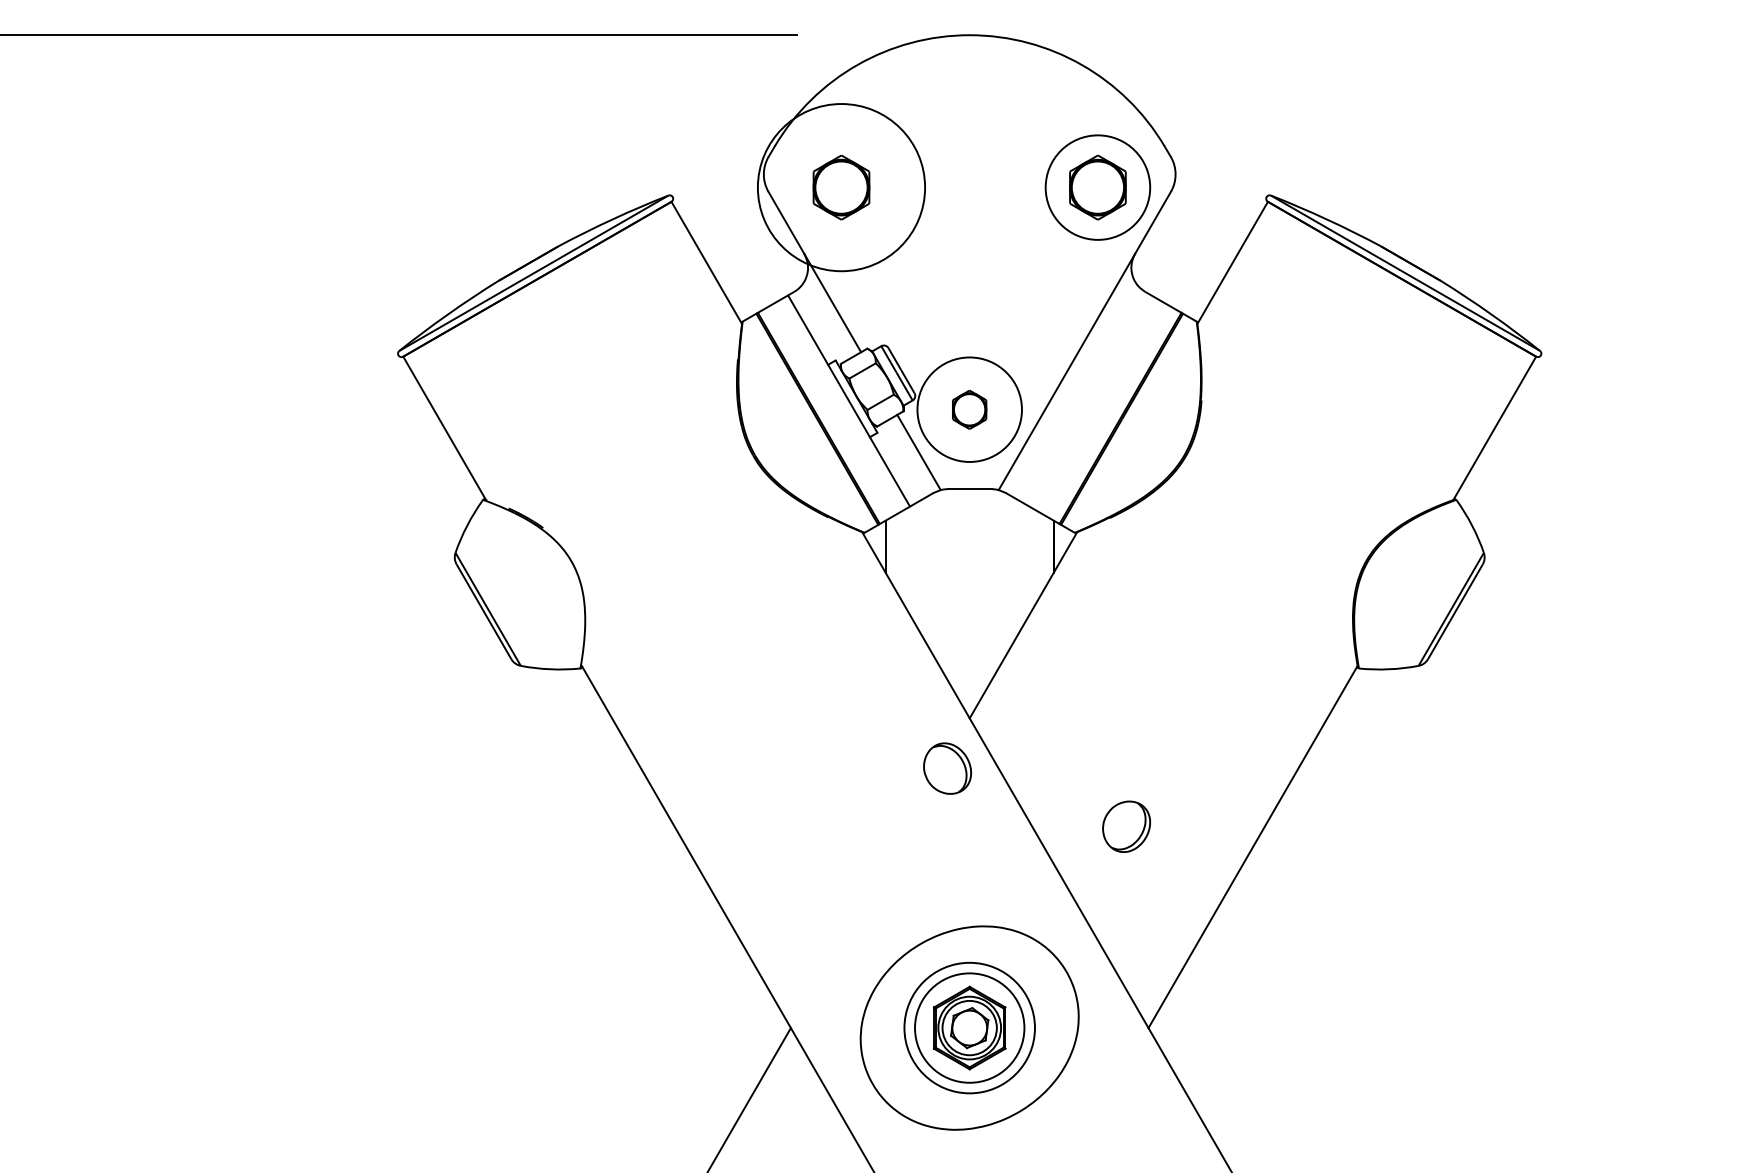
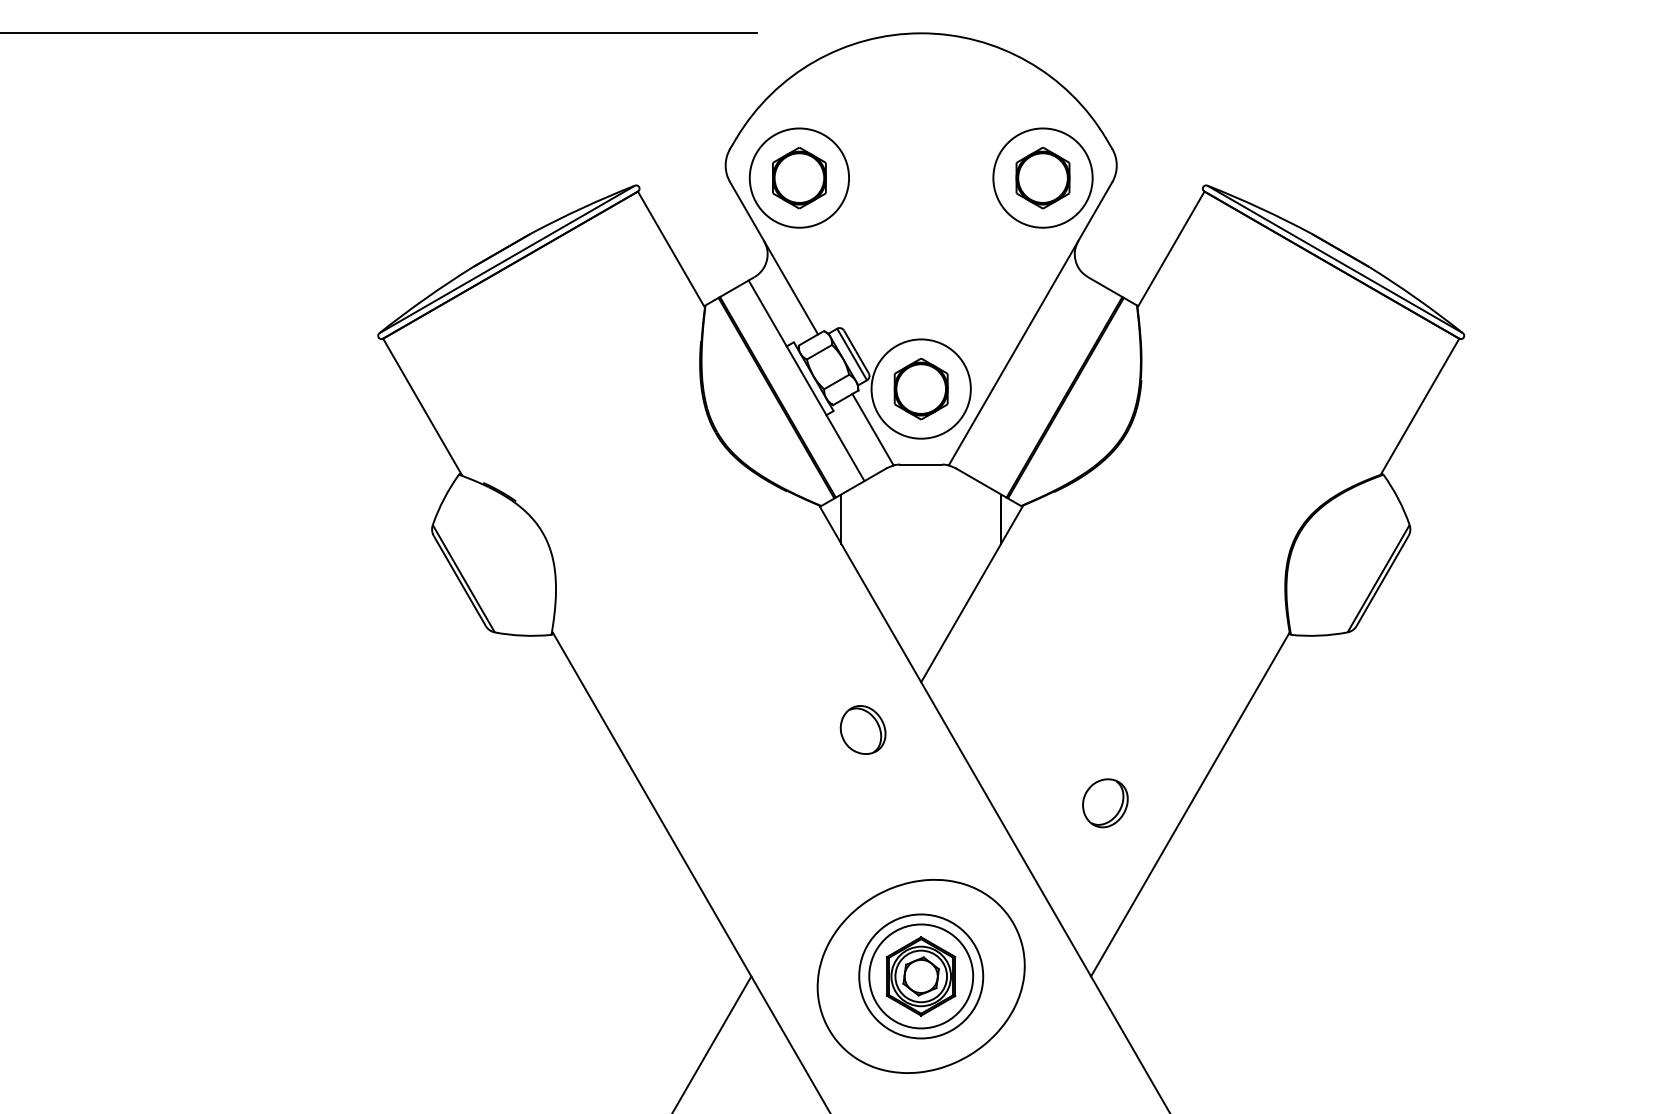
circle: (841, 187) -> (799, 177), size x0.62
part: (969, 409) -> (921, 388), size x1.67
part: (947, 768) -> (863, 729), moved
part: (1126, 826) -> (1105, 803), moved

